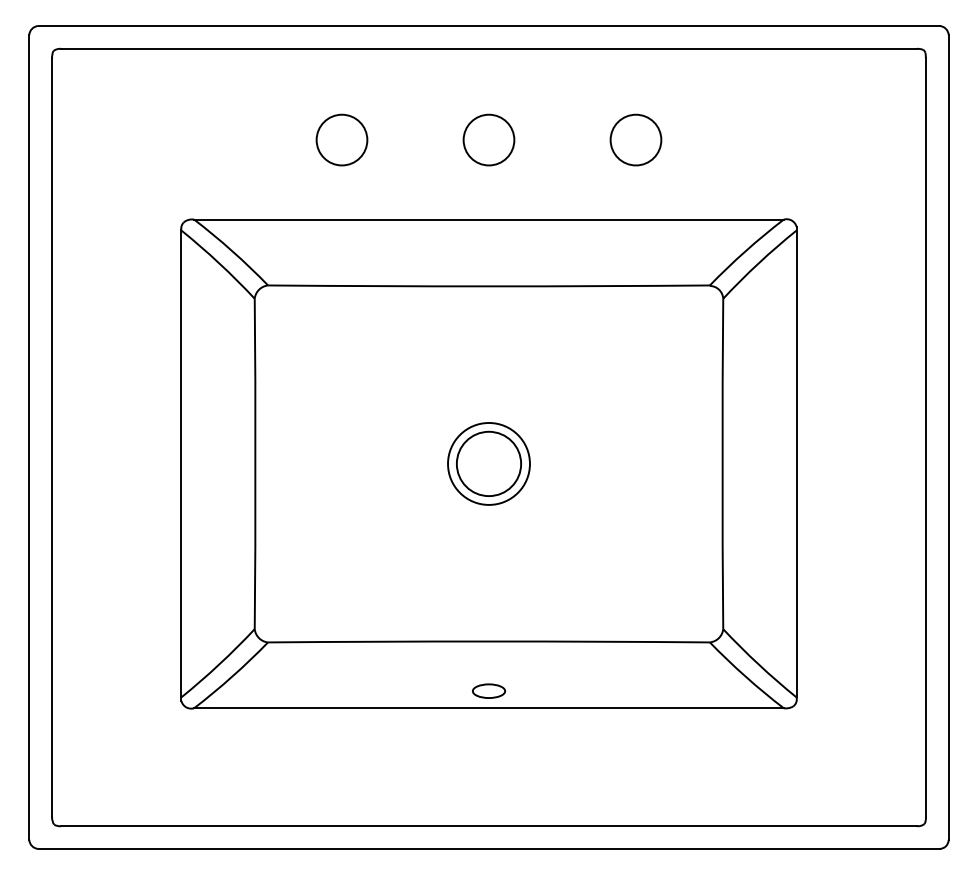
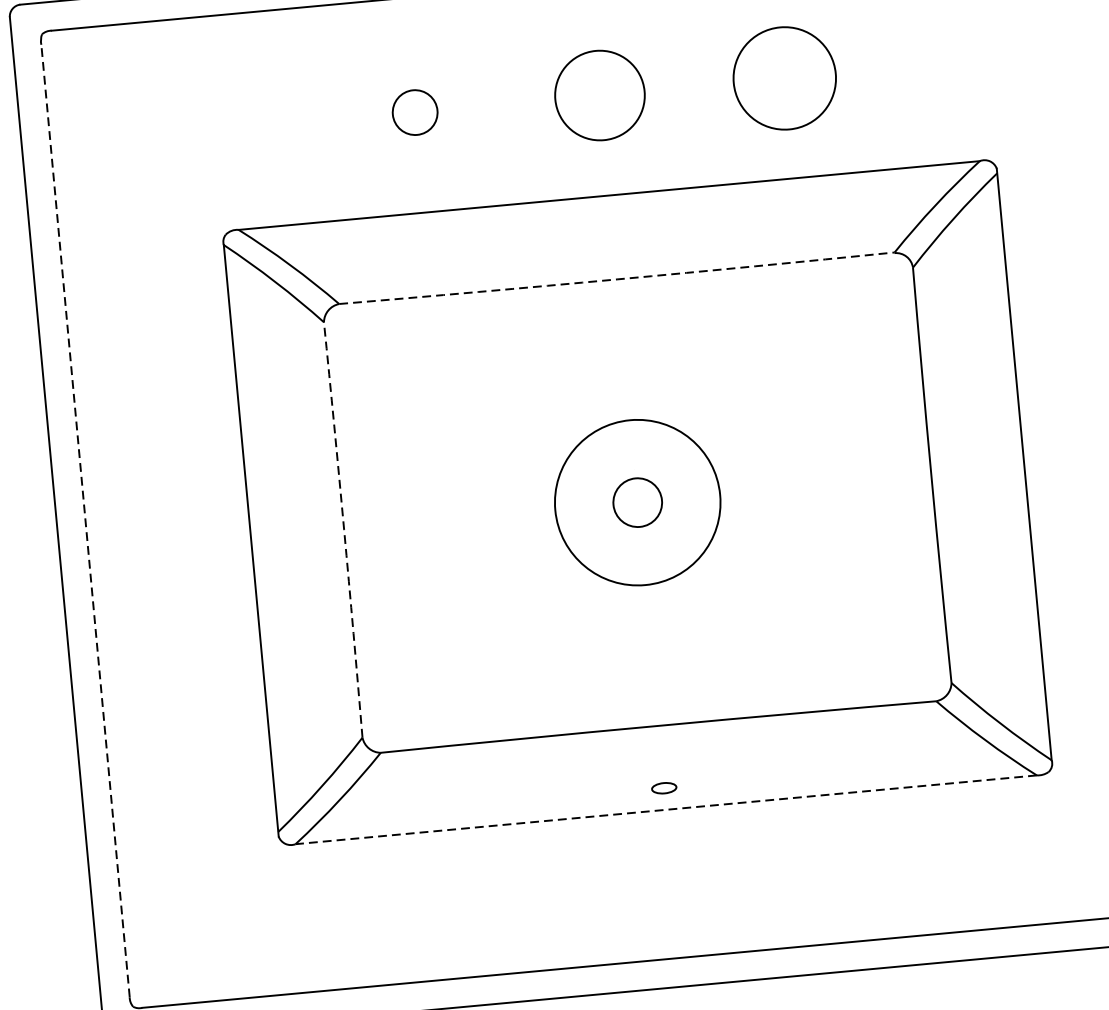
circle: (341, 139) -> (414, 111), size x0.7
circle: (488, 139) -> (599, 94), size x1.4
circle: (635, 139) -> (784, 77), size x1.6
arc: (489, 286) -> (617, 279), solid -> dashed
line: (52, 436) -> (85, 519), solid -> dashed
arc: (255, 463) -> (344, 529), solid -> dashed
circle: (488, 463) -> (637, 502), size x0.6
circle: (488, 463) -> (637, 502), size x1.6
part: (488, 690) -> (663, 787), size x0.6
line: (489, 708) -> (666, 810), solid -> dashed

